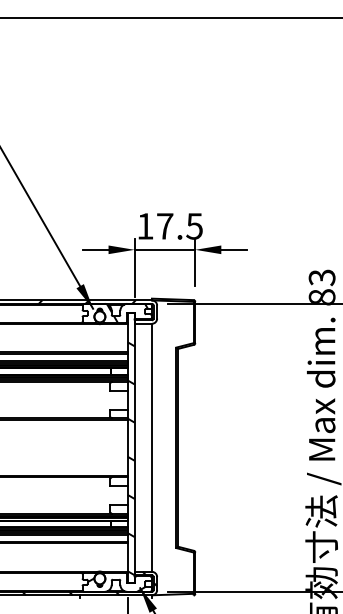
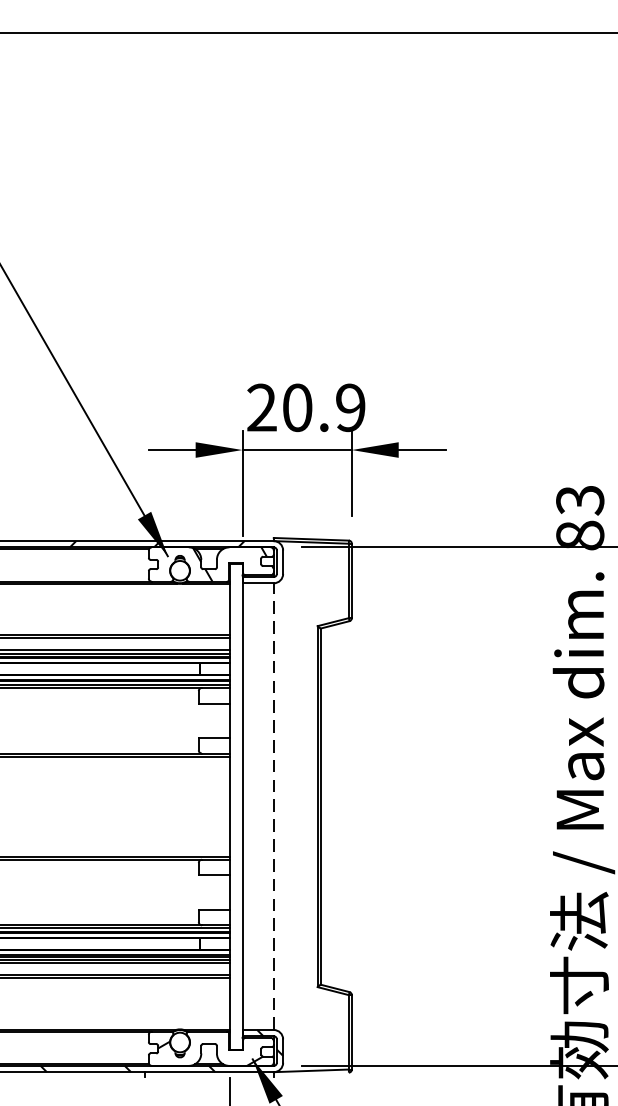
text: (169, 226) -> (305, 408), 17.5 -> 20.9
line: (151, 447) -> (272, 806), solid -> dashed
hatch: (130, 458) -> (235, 825), removed

